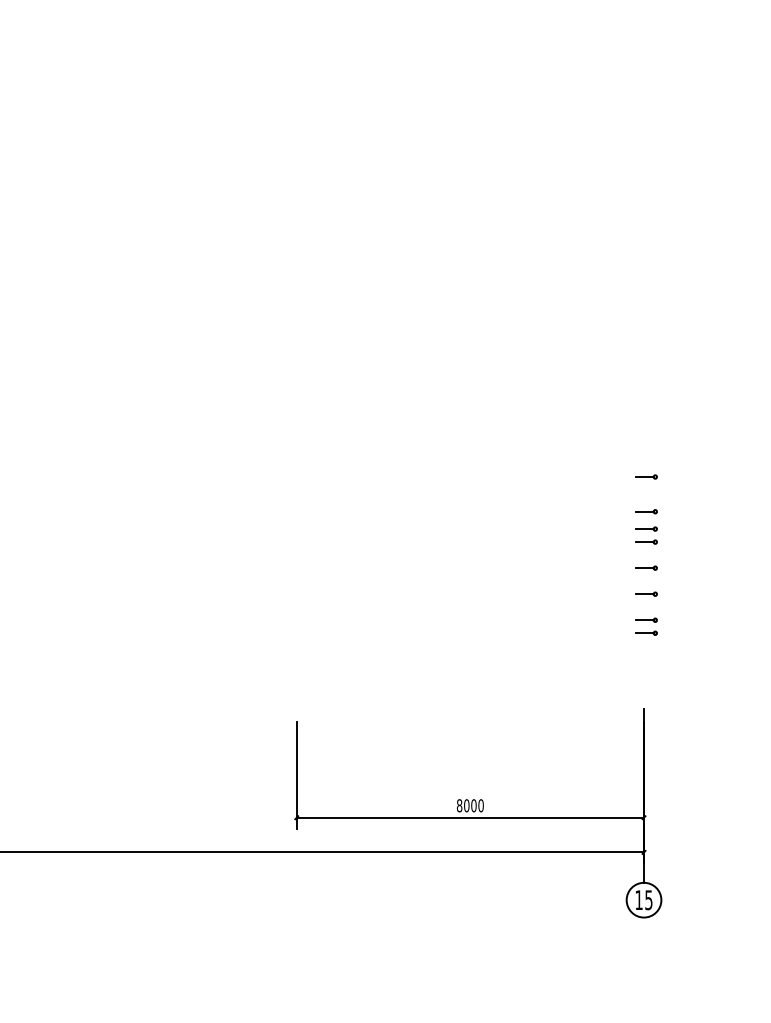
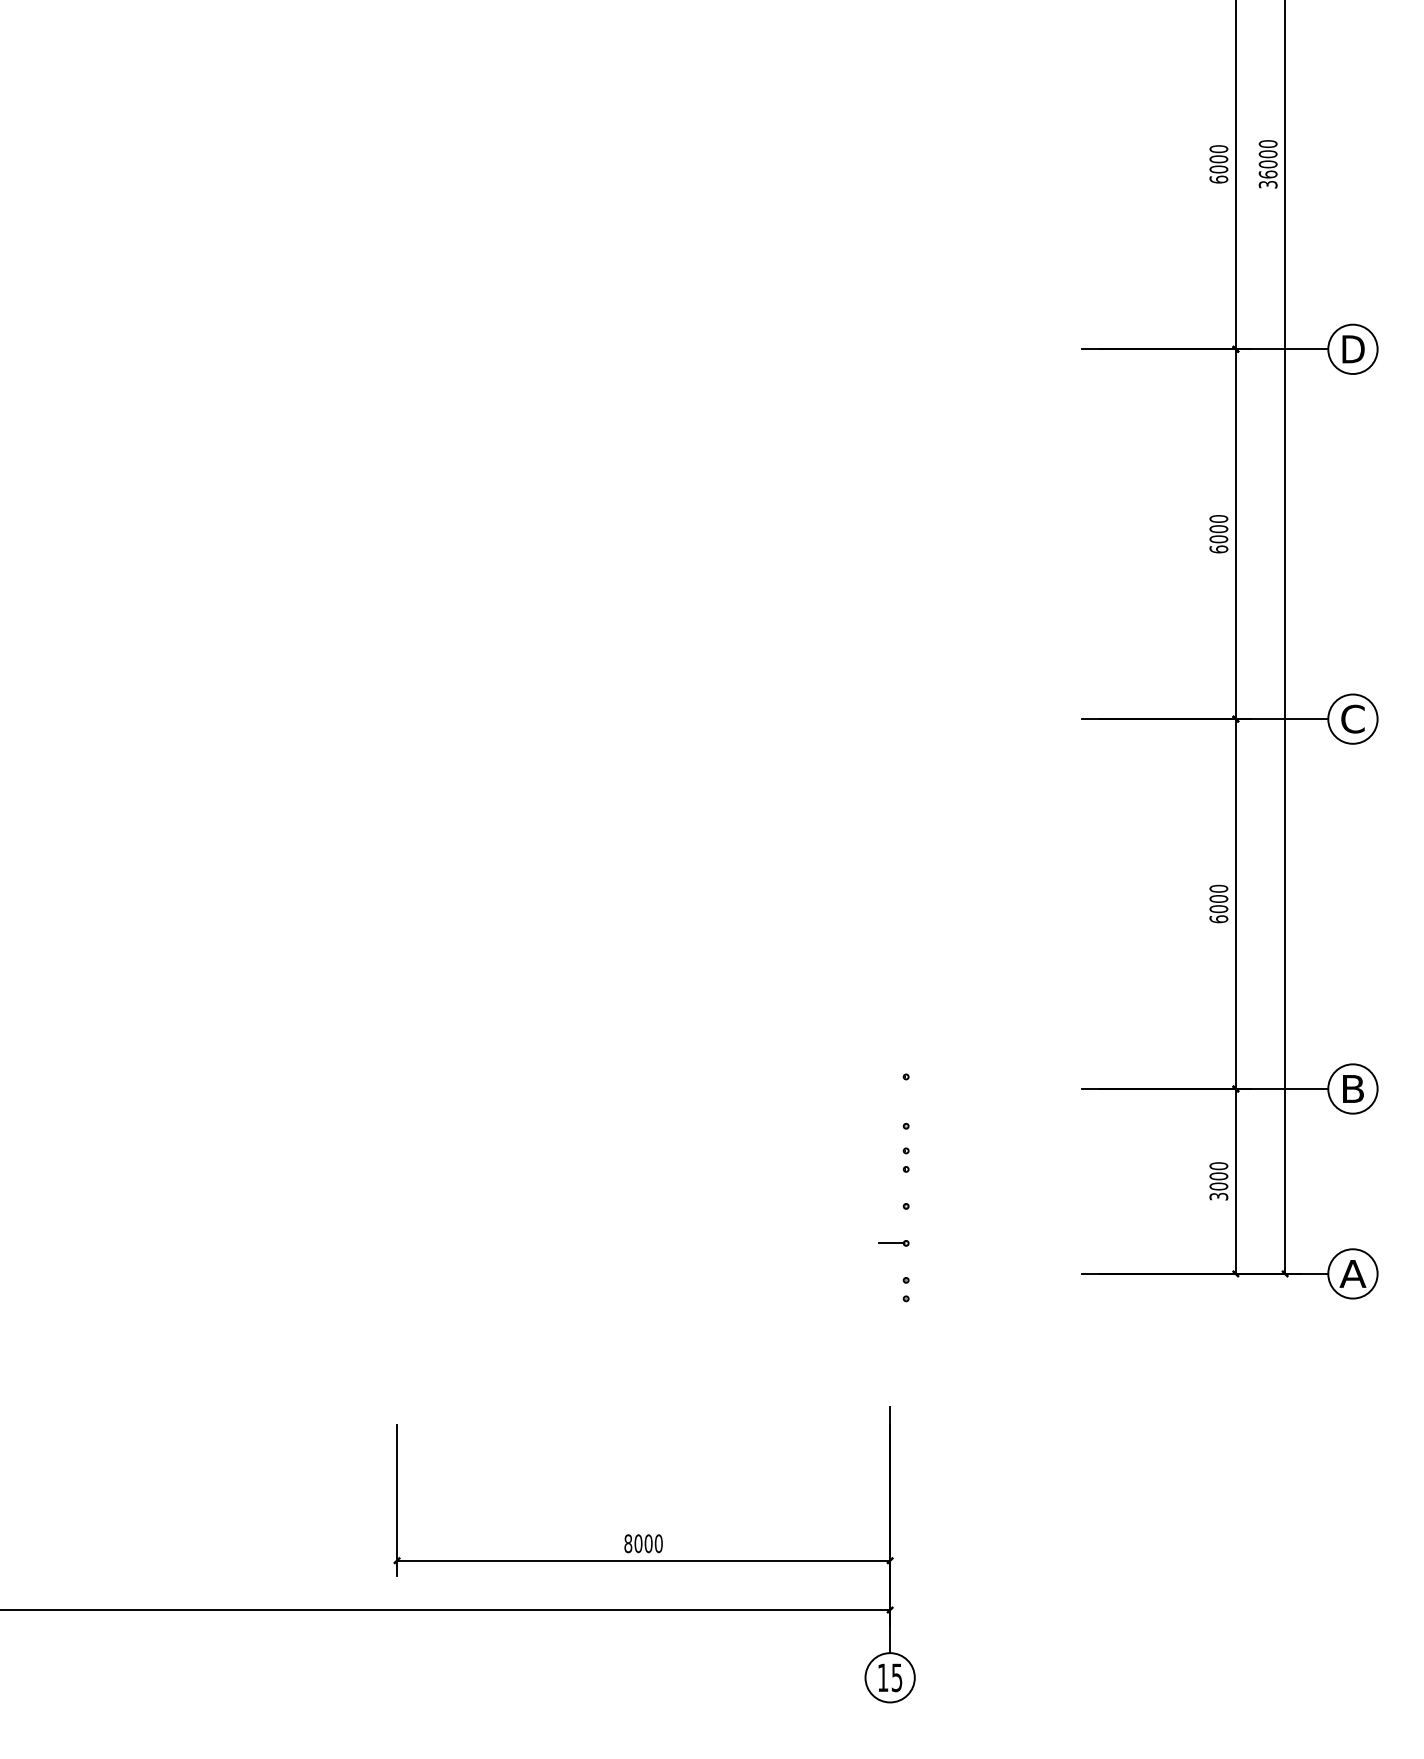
line: (644, 476) -> (891, 1076), removed
line: (644, 511) -> (891, 1126), removed
line: (644, 528) -> (891, 1150), removed
line: (644, 542) -> (891, 1169), removed
line: (644, 568) -> (891, 1206), removed
line: (644, 620) -> (891, 1280), removed
line: (644, 633) -> (891, 1298), removed

